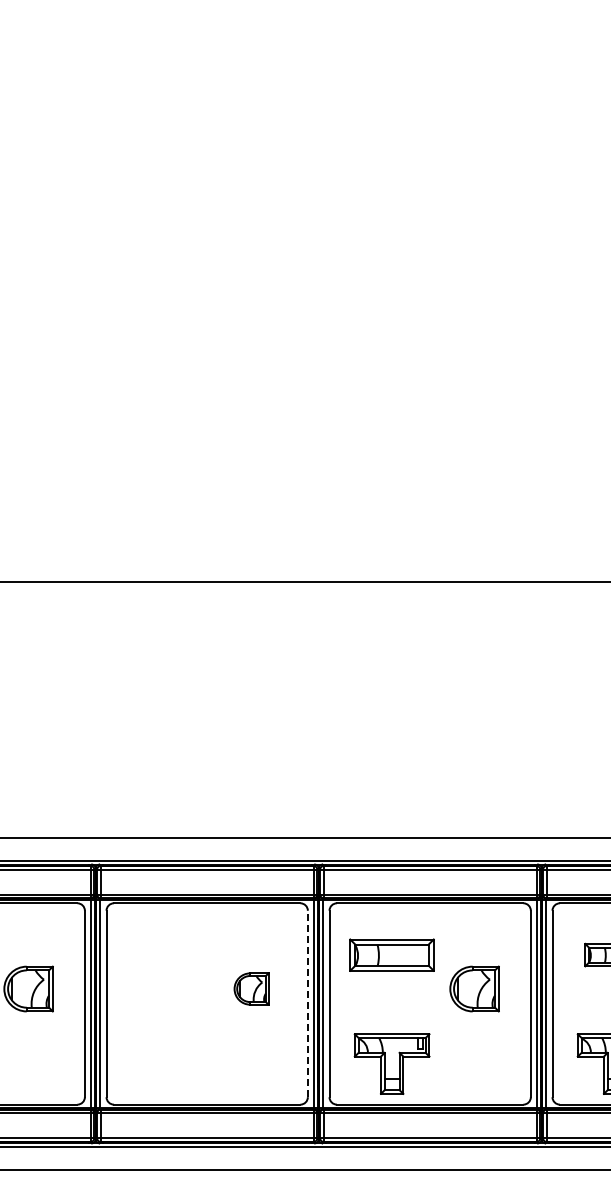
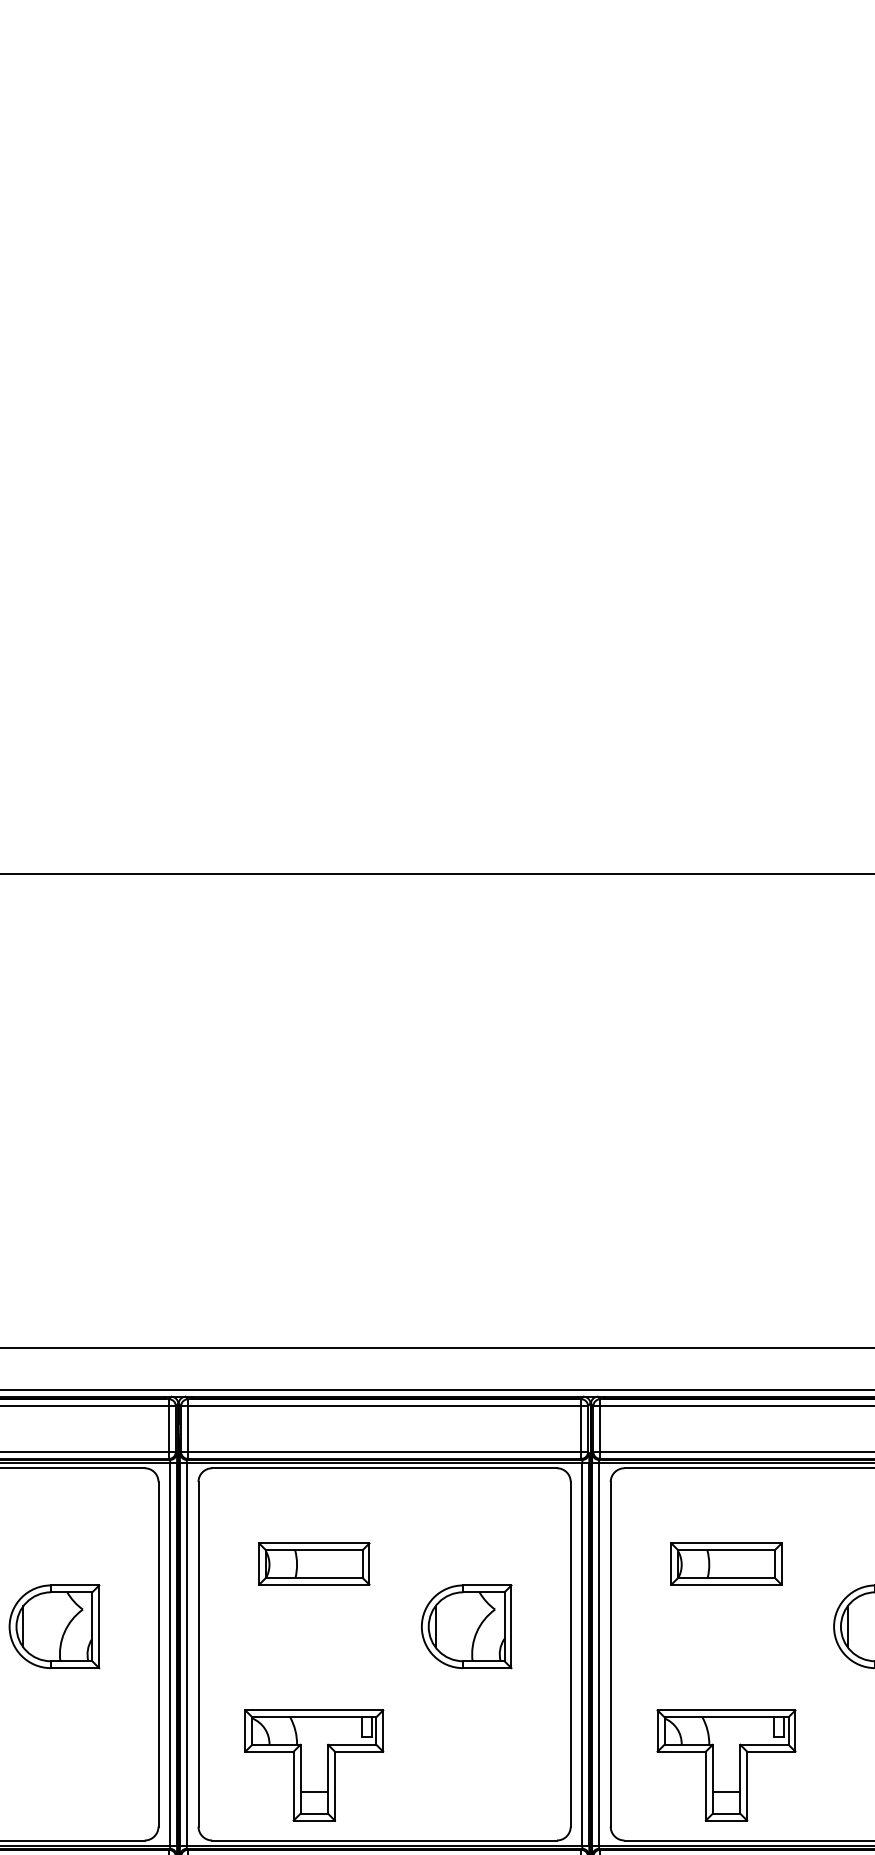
part: (169, 954) -> (314, 1562), added
part: (392, 954) -> (727, 1562), size x0.71
part: (251, 988) -> (466, 1625), size x1.43
line: (307, 1003) -> (570, 1653), dashed -> solid
part: (168, 1063) -> (313, 1764), added

